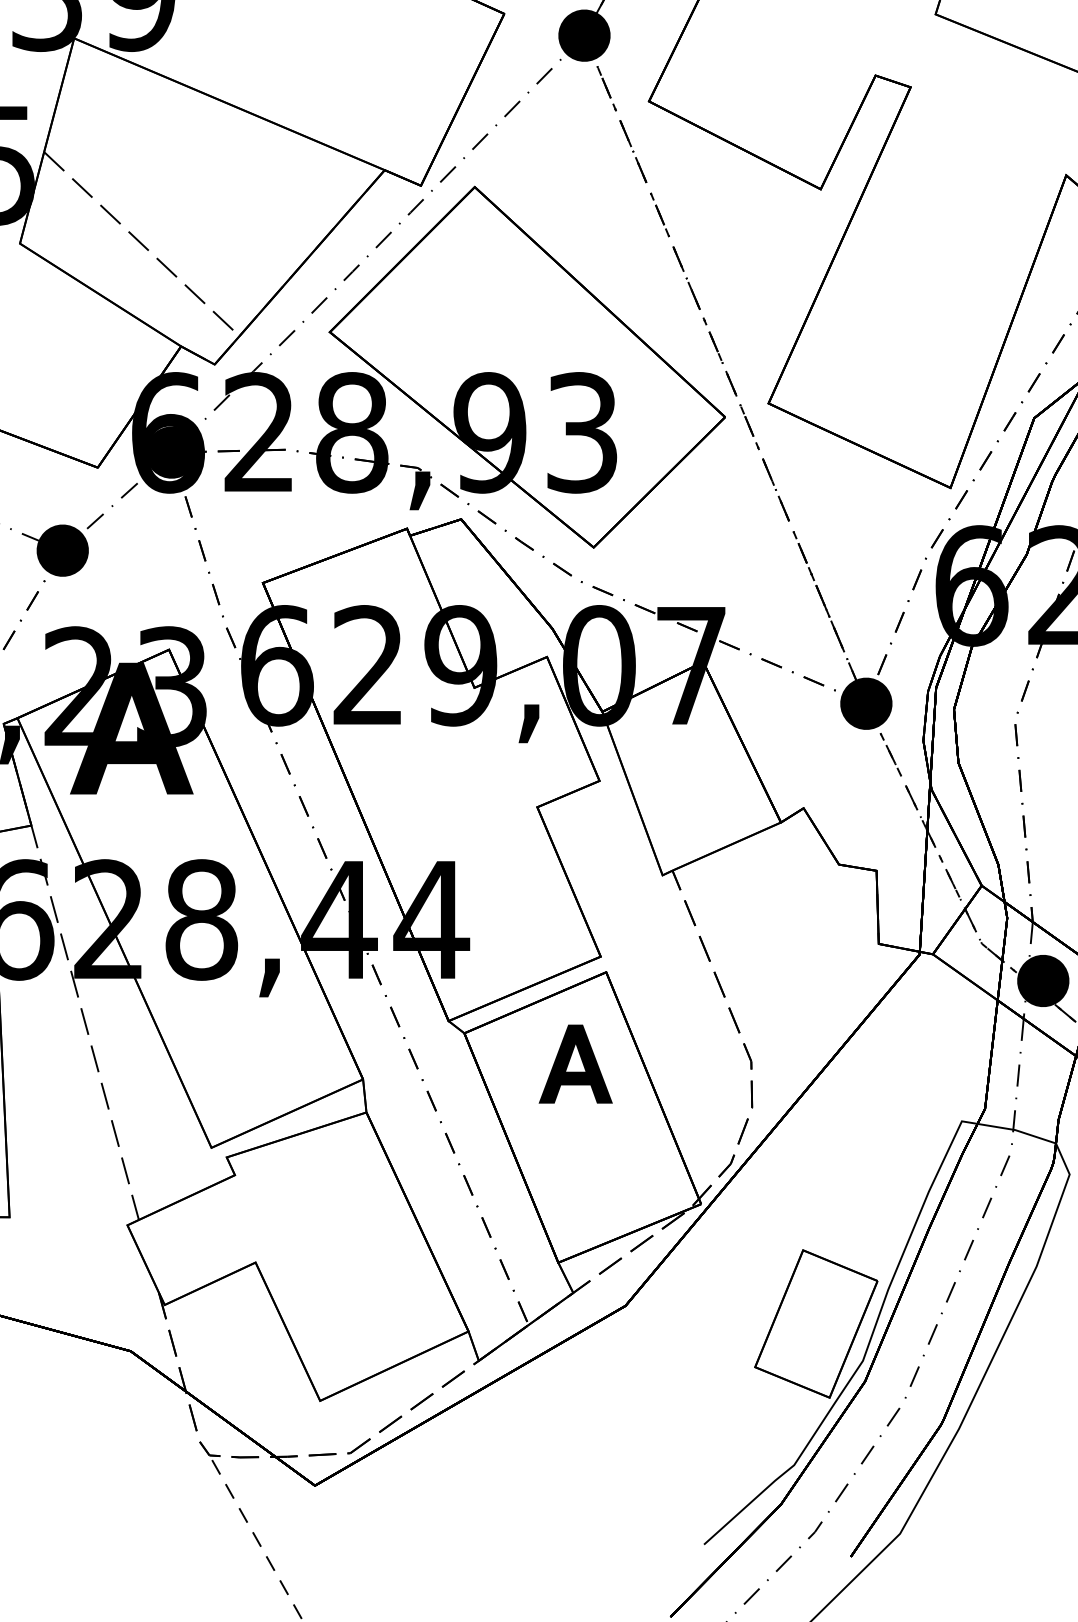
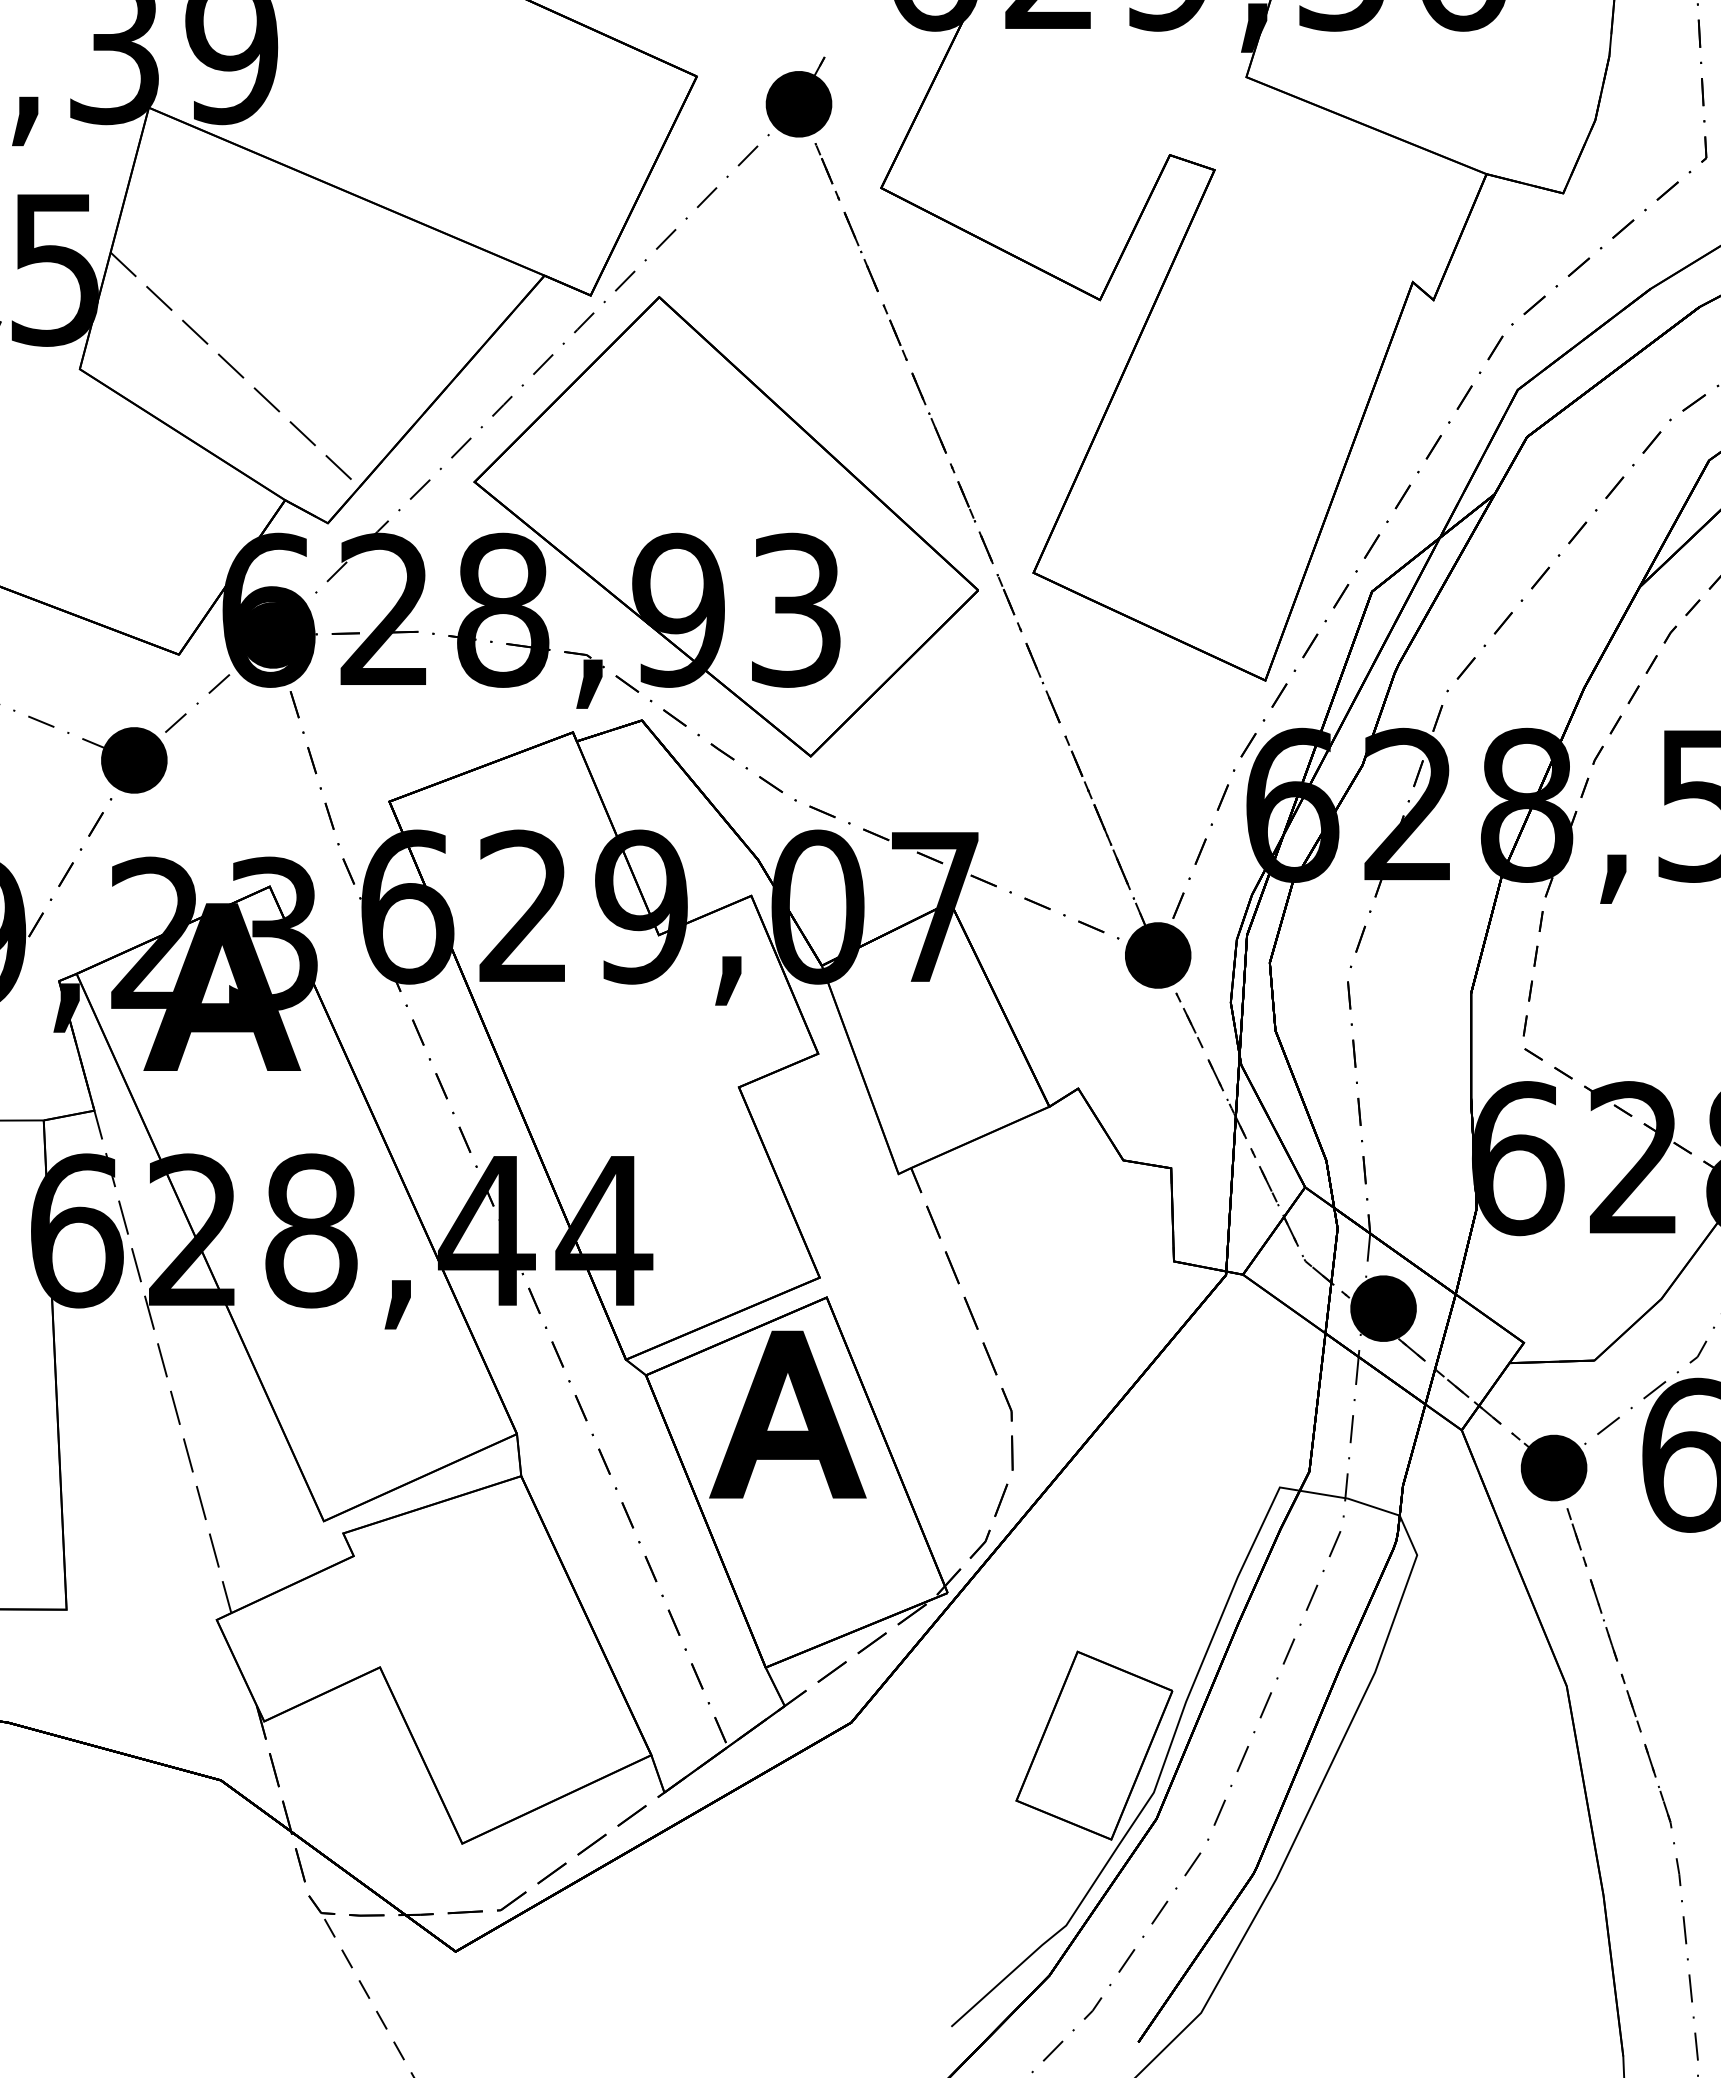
part: (575, 1064) -> (787, 1414), size x1.67

